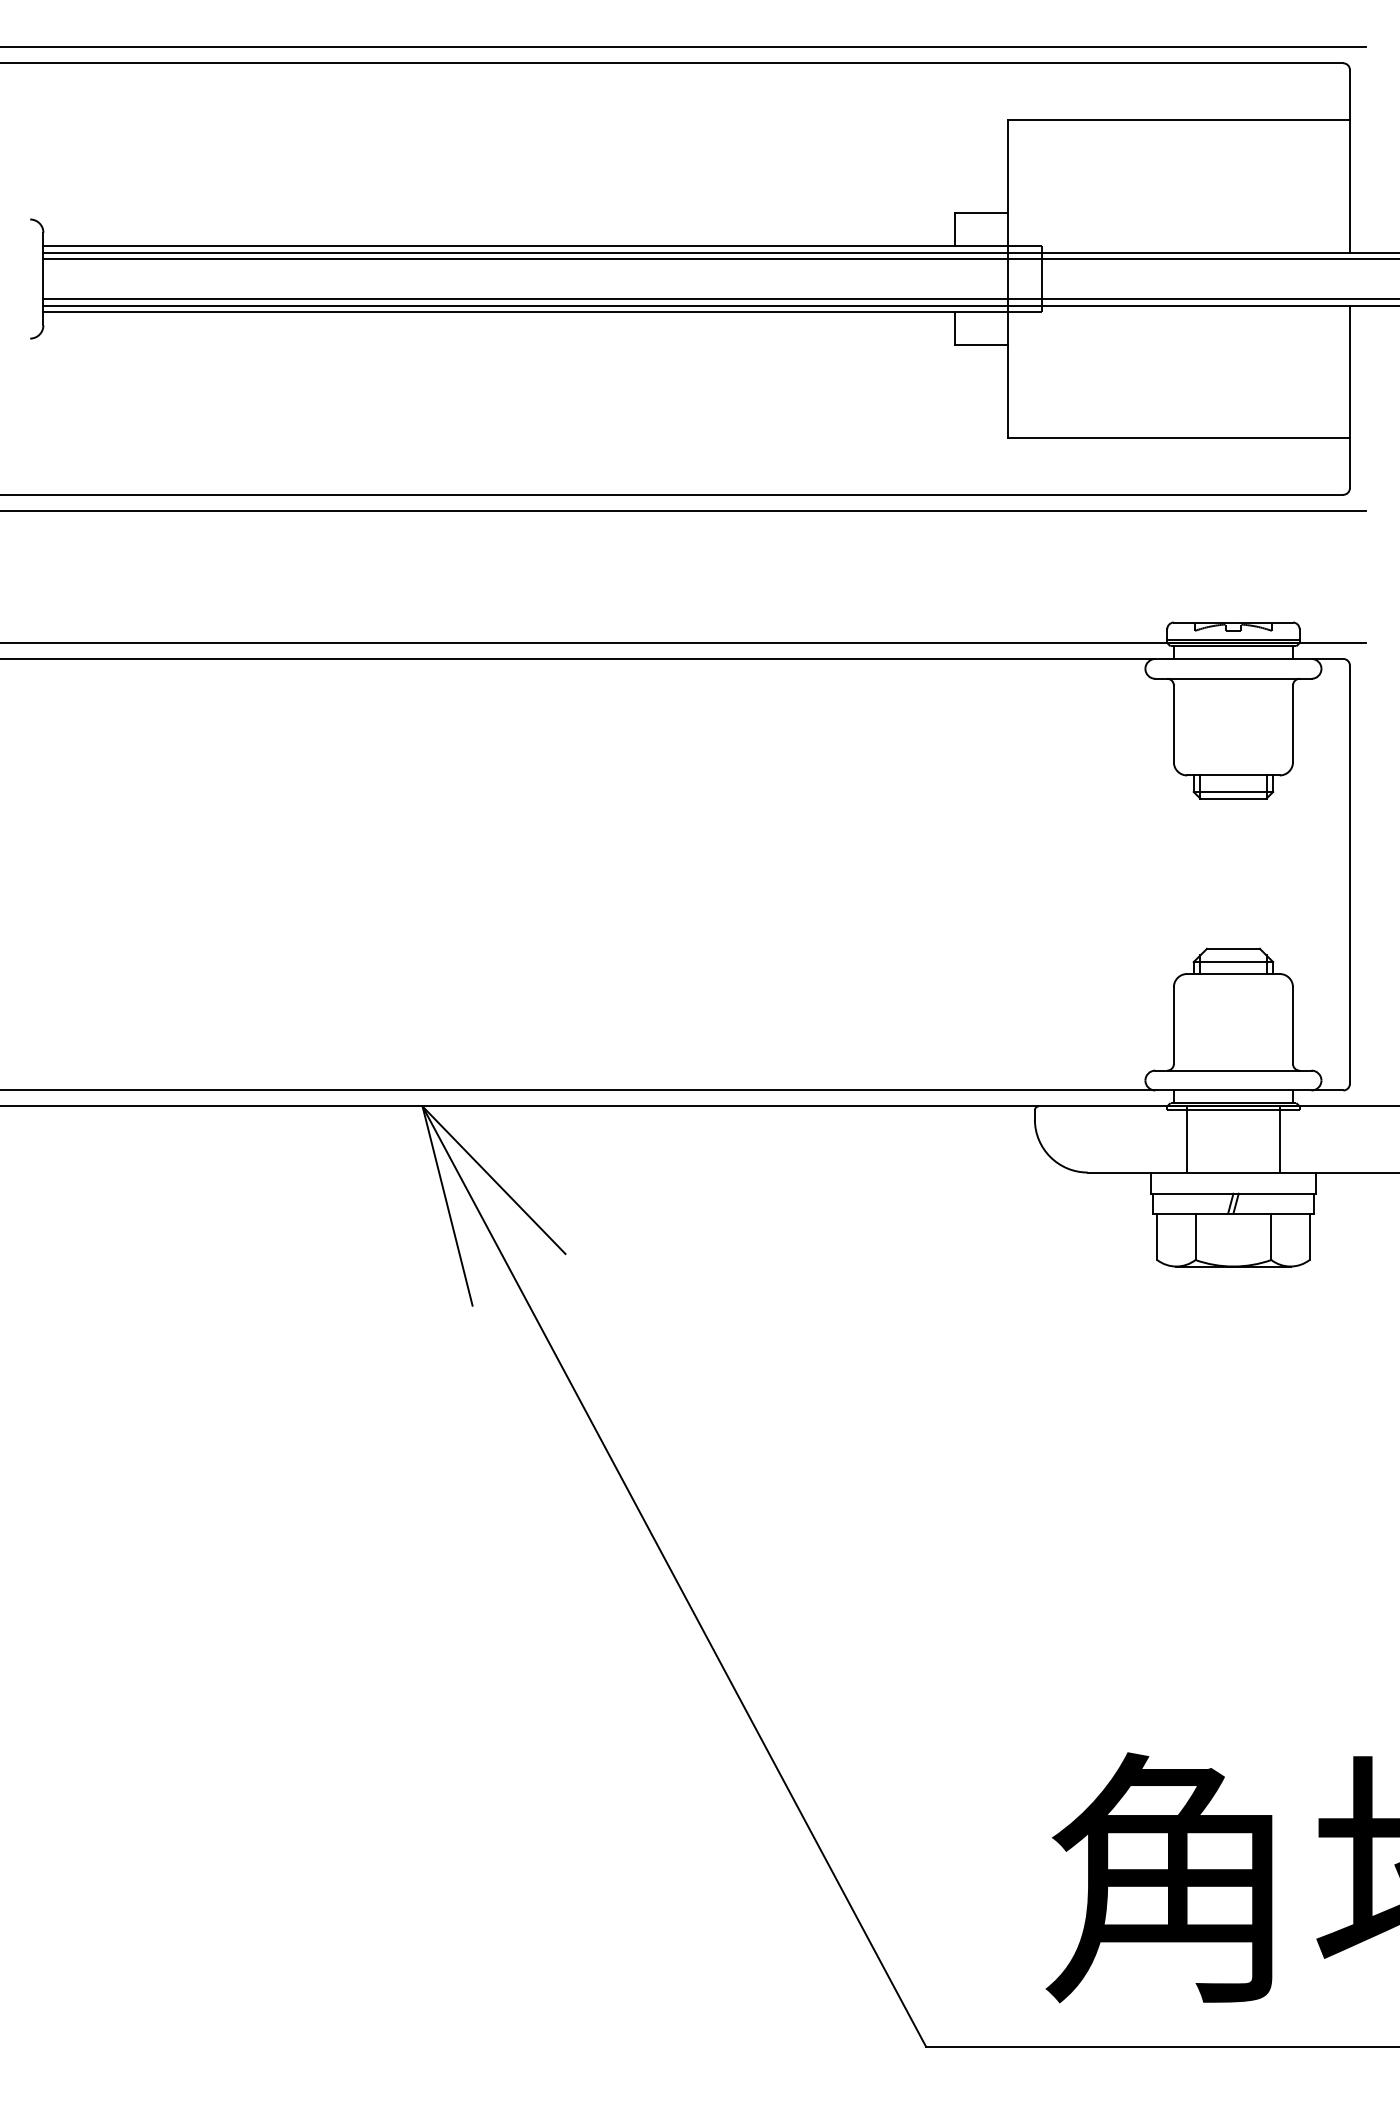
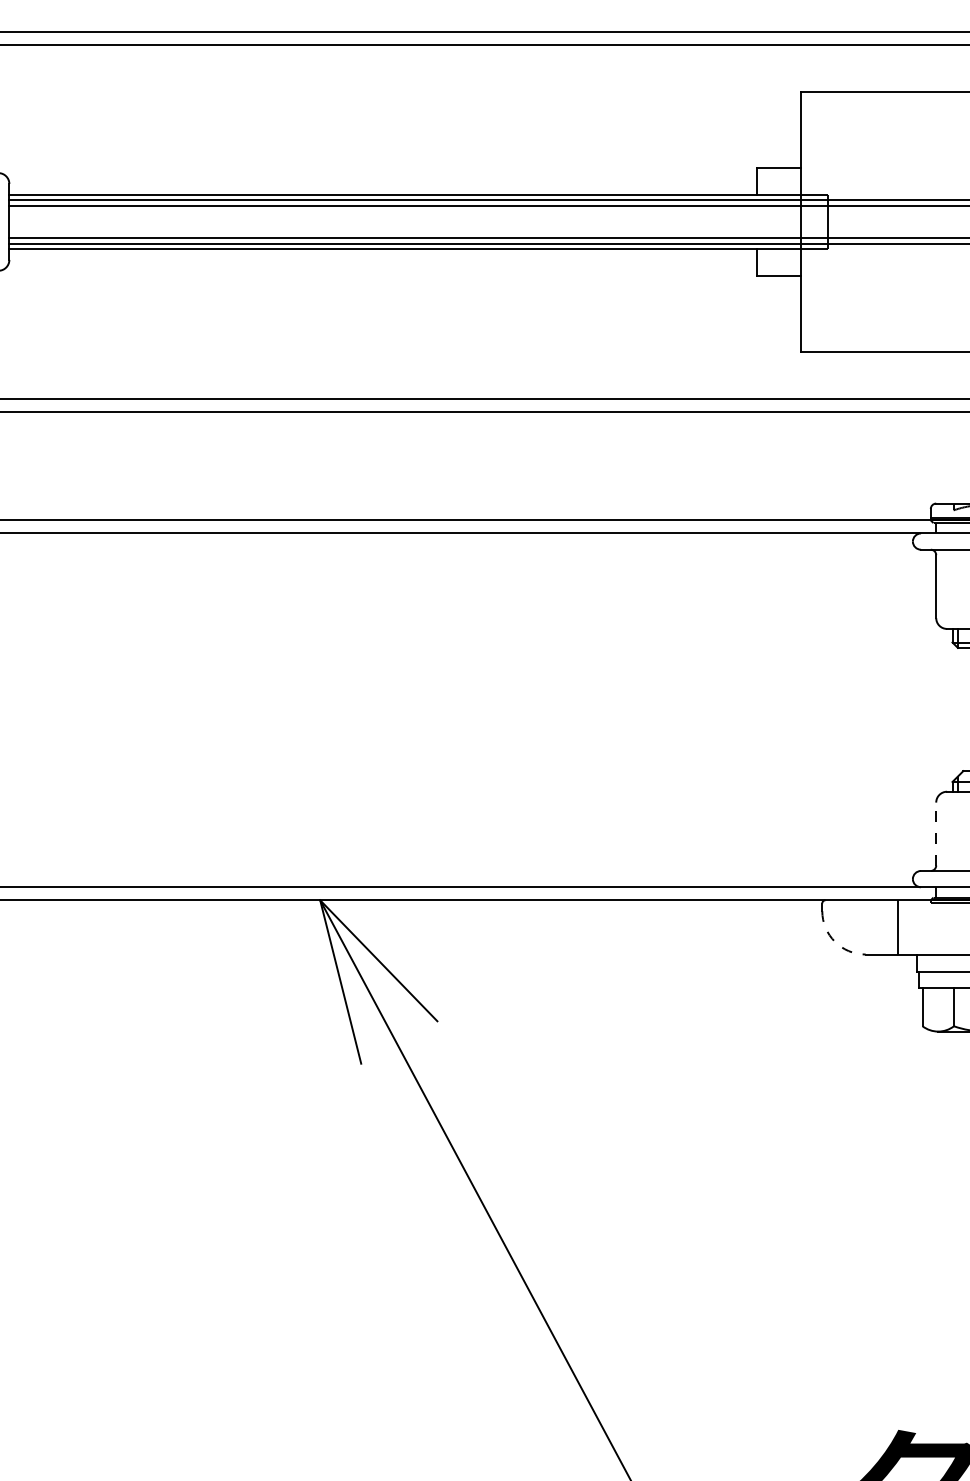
line: (1173, 1025) -> (935, 833), solid -> dashed
line: (1187, 1139) -> (898, 927), moved
arc: (1050, 1157) -> (835, 942), solid -> dashed

